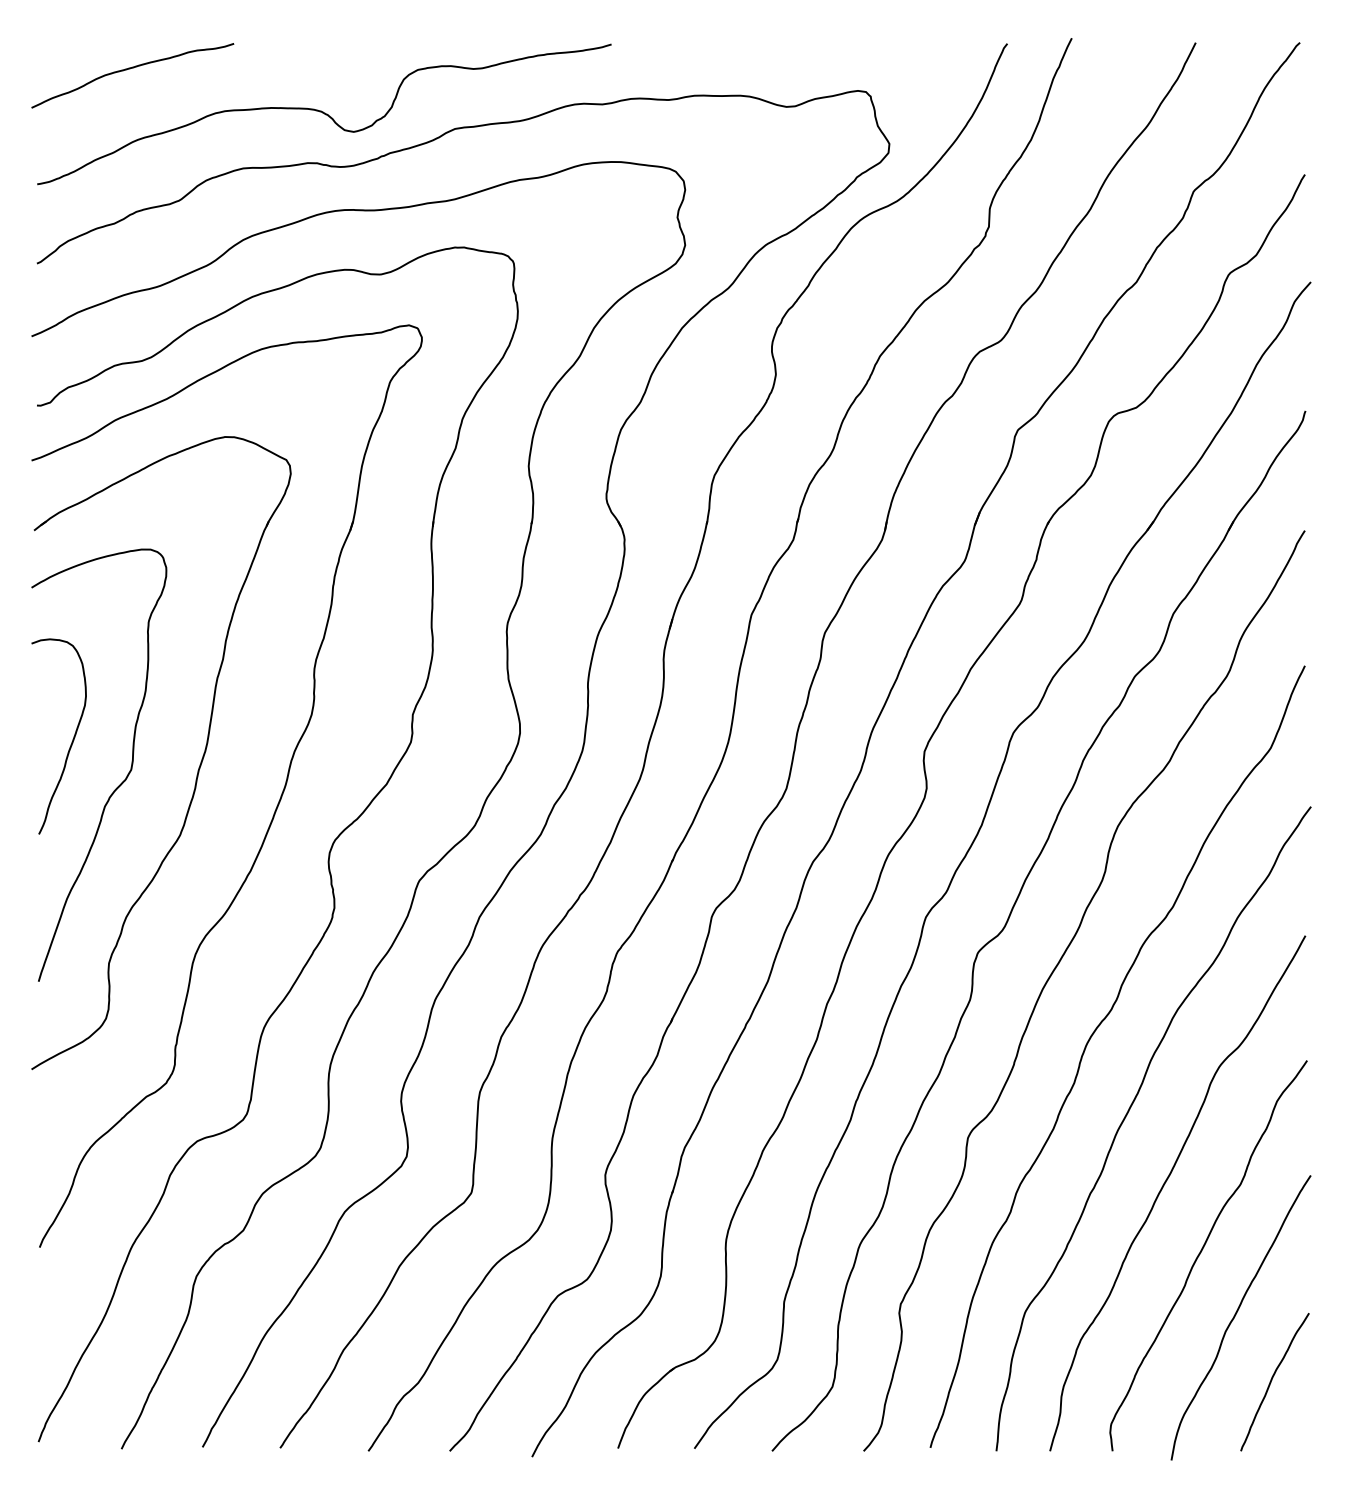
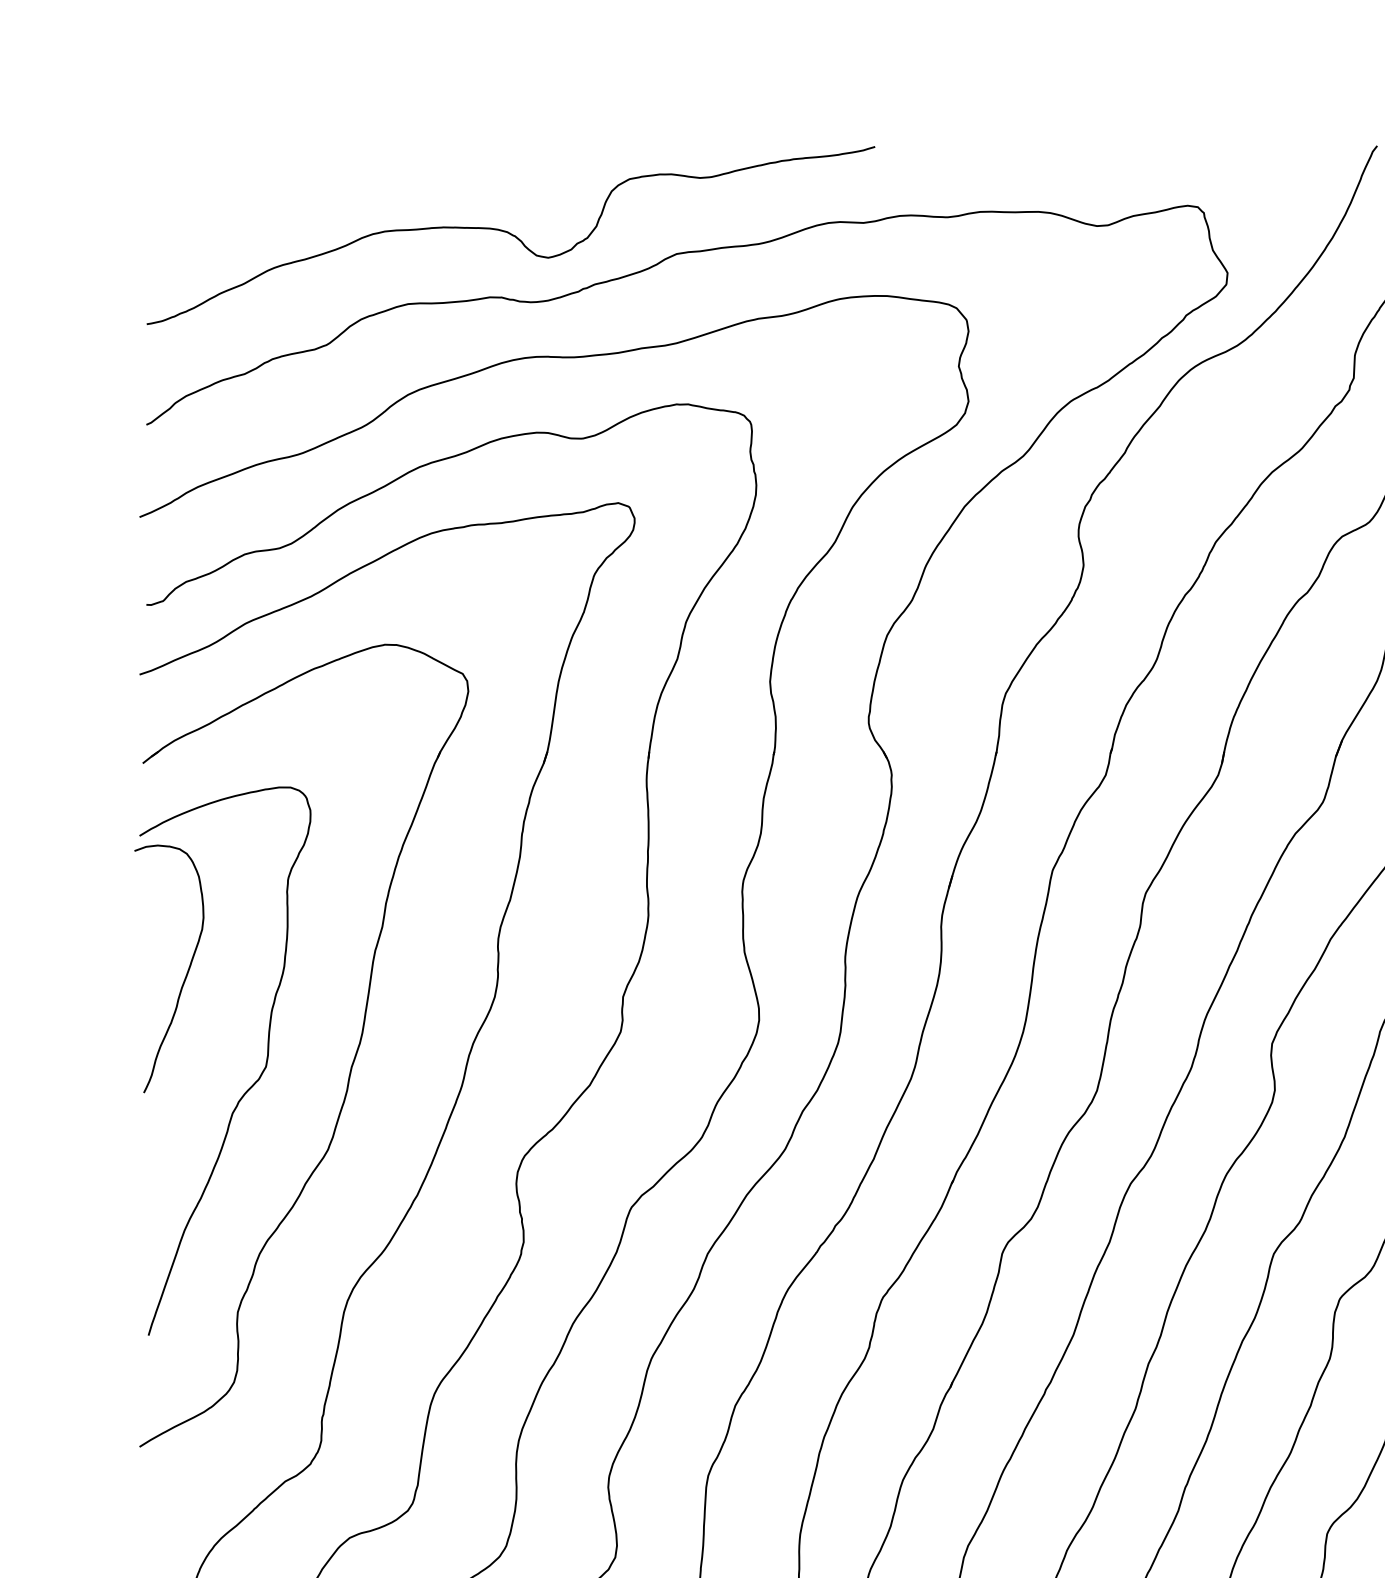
curve: (130, 69) -> (265, 178), removed
curve: (71, 741) -> (185, 975), moved

